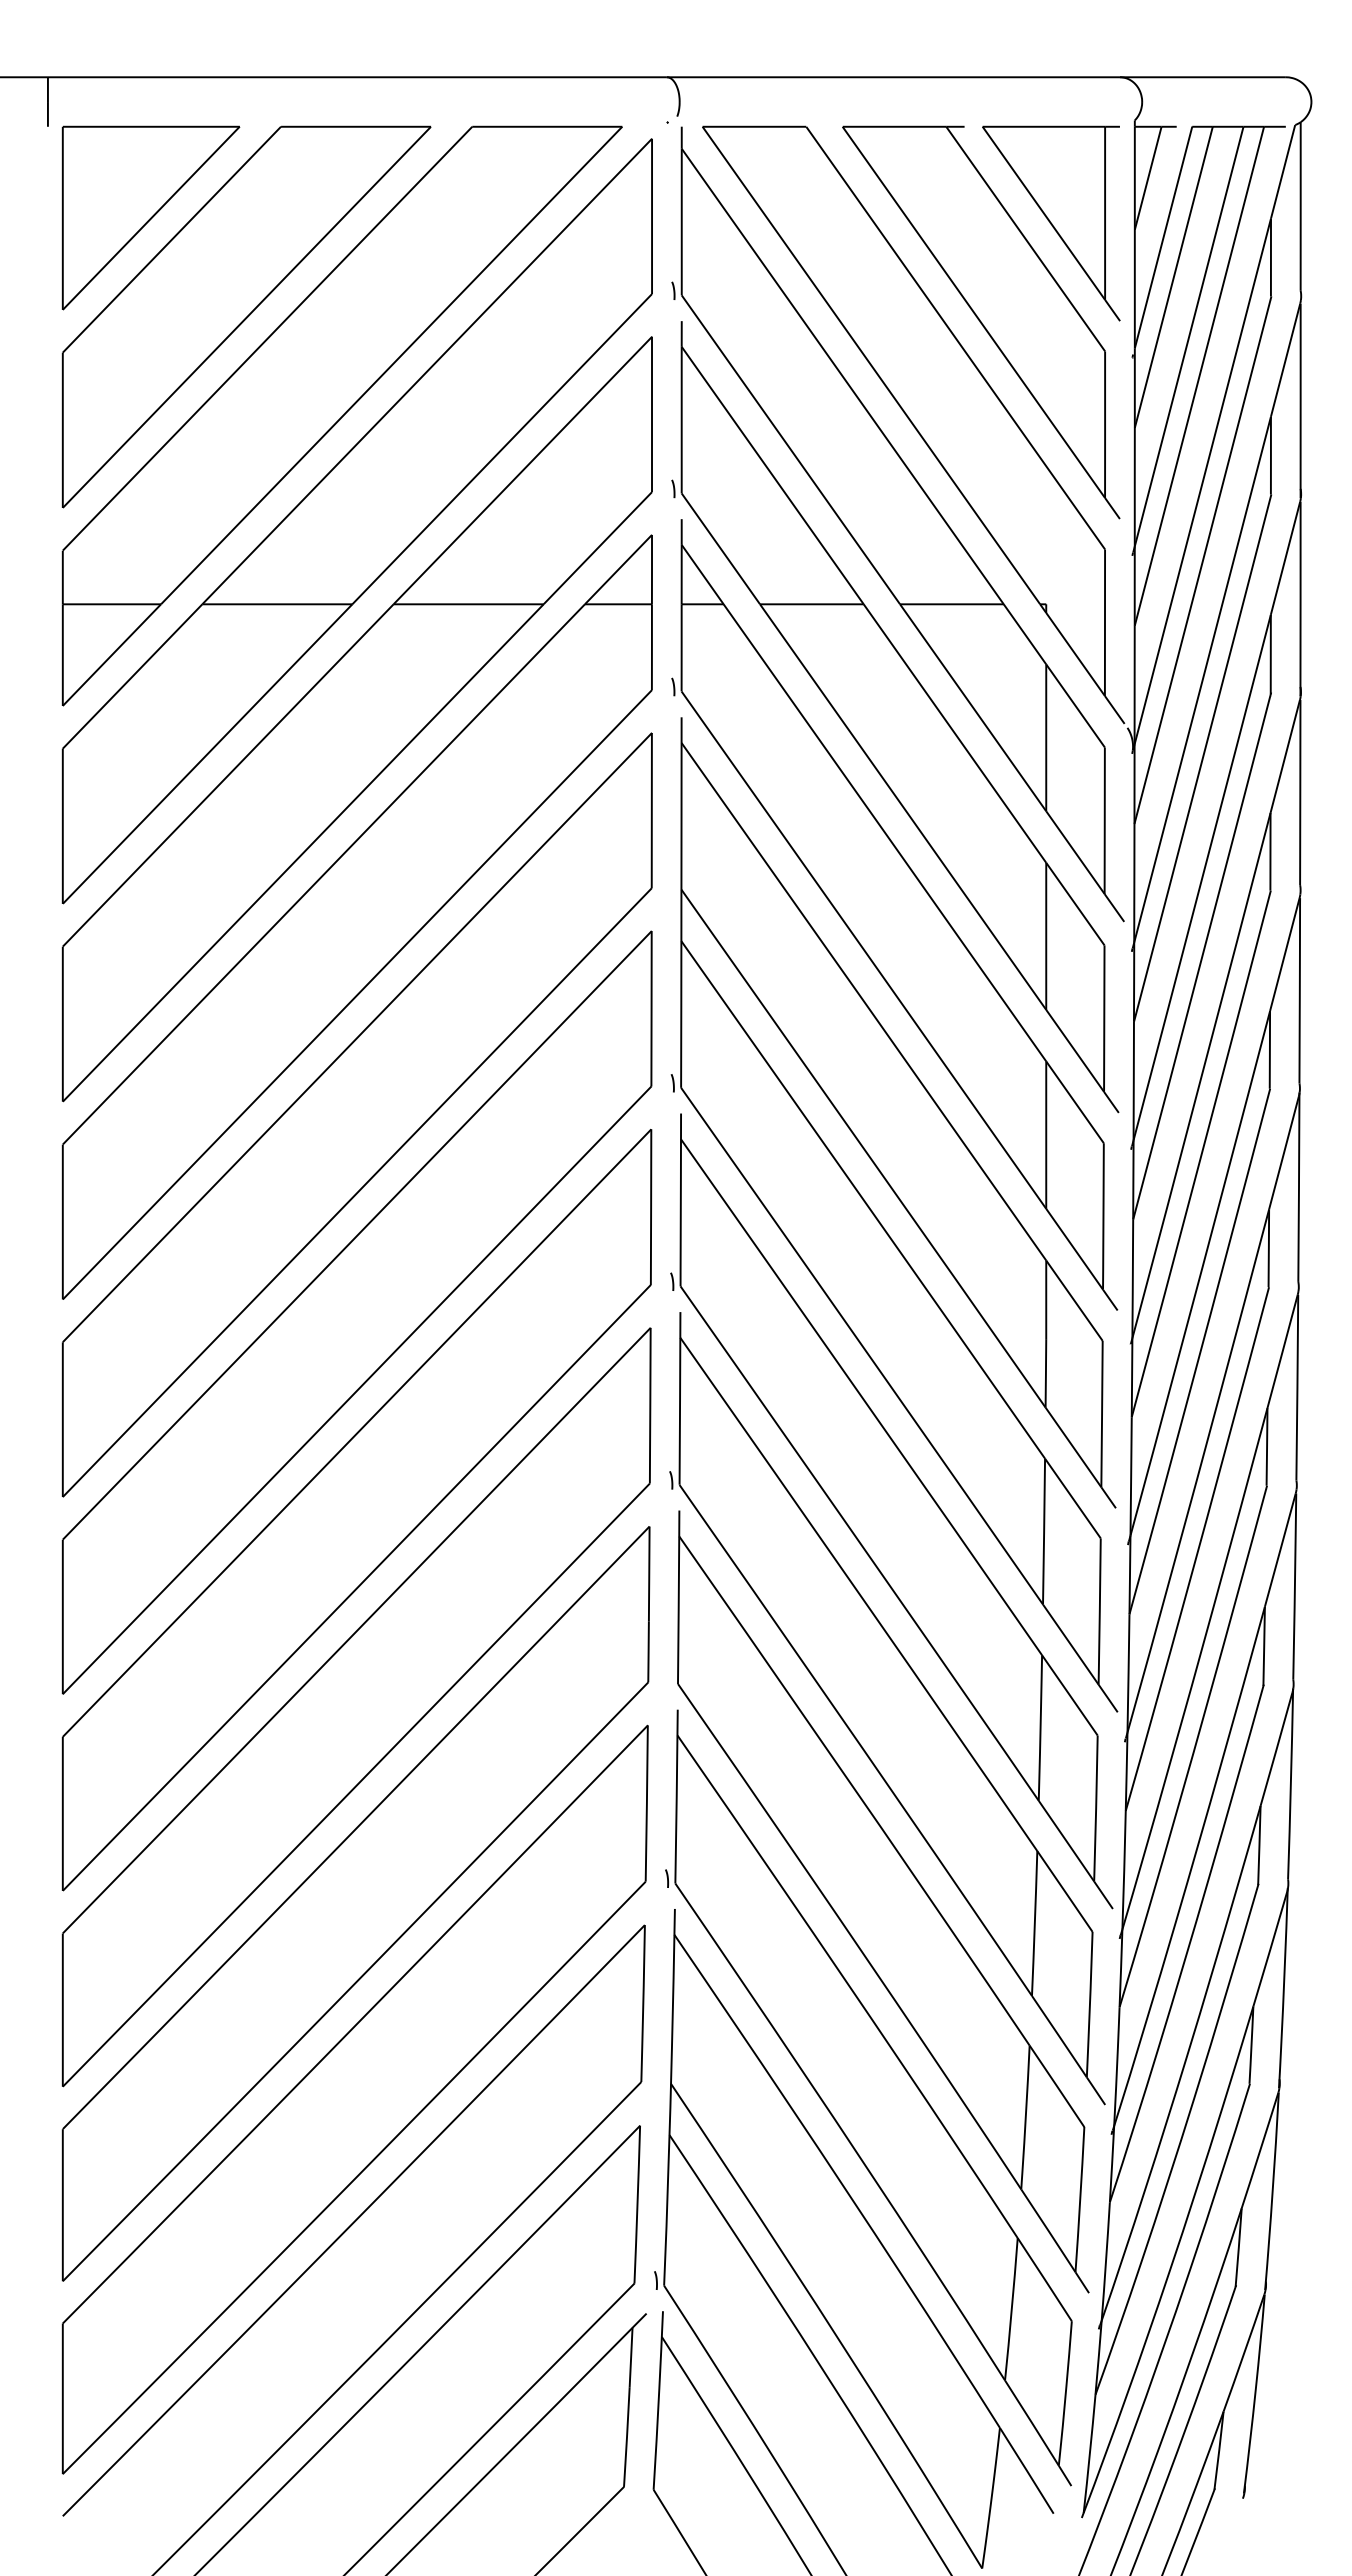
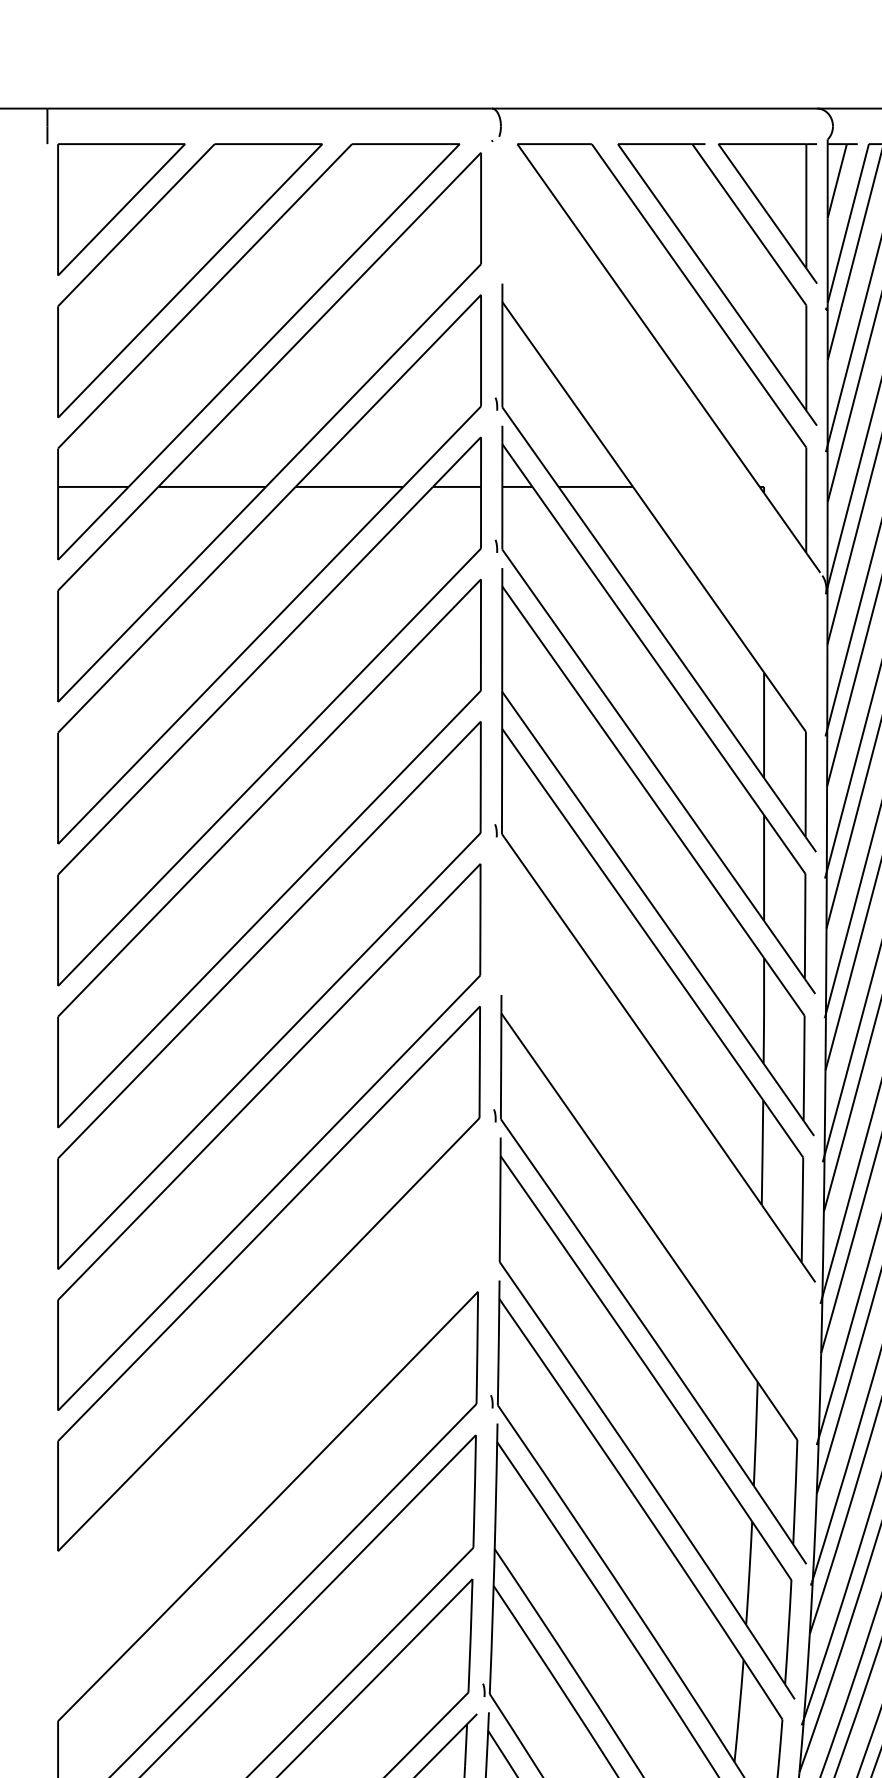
part: (897, 524) -> (657, 429), removed
part: (891, 1511) -> (653, 1138), removed
part: (355, 1903) -> (268, 1419), removed

